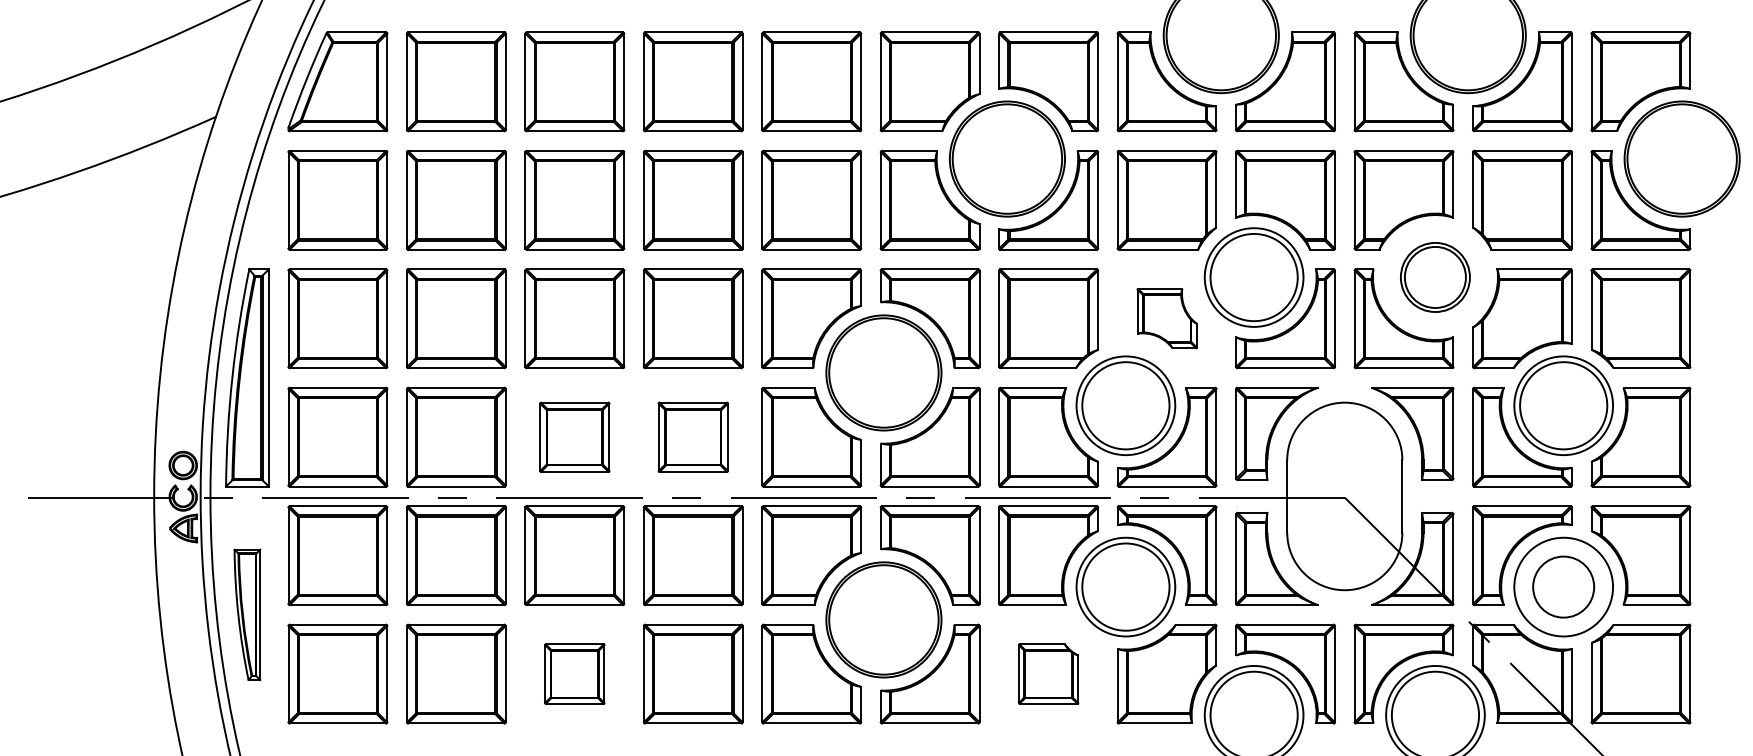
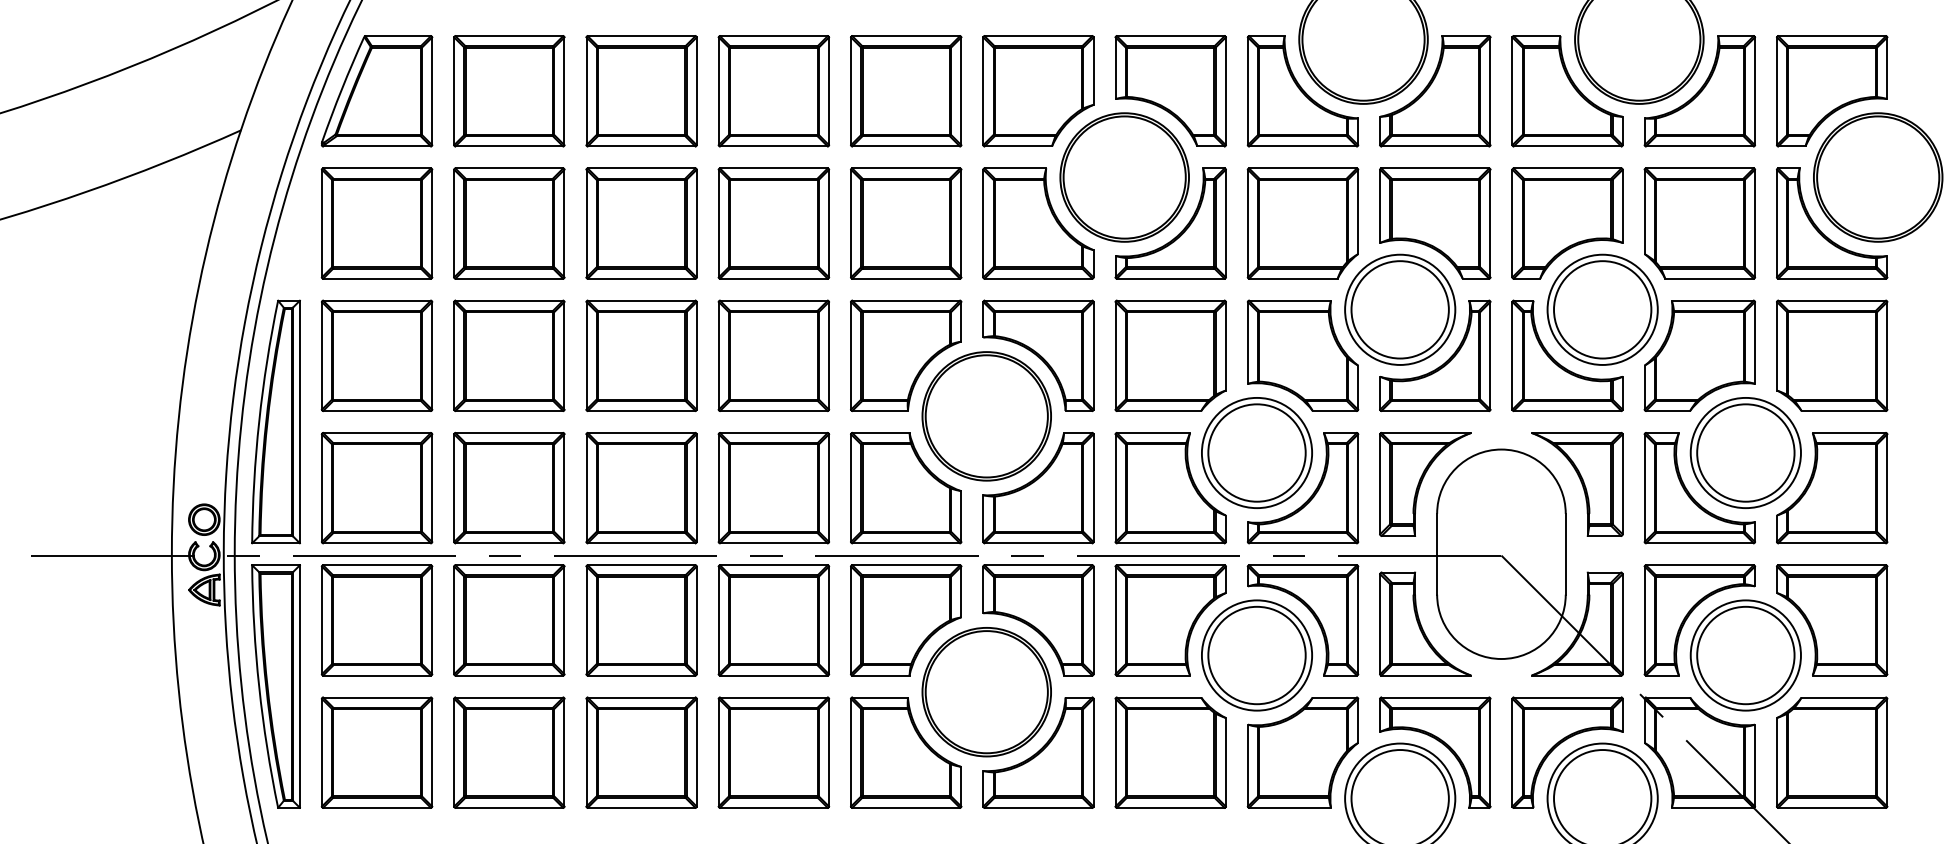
part: (1435, 277) -> (1602, 309), size x1.43
part: (1167, 318) -> (1303, 355), size x1.67
part: (574, 437) -> (641, 488), size x1.43
part: (692, 437) -> (773, 488), size x1.43
circle: (1563, 587) -> (1745, 655), size x1.43
part: (246, 614) -> (275, 686), size x1.67
part: (574, 673) -> (641, 752), size x1.67
part: (1048, 673) -> (1170, 752), size x1.67

